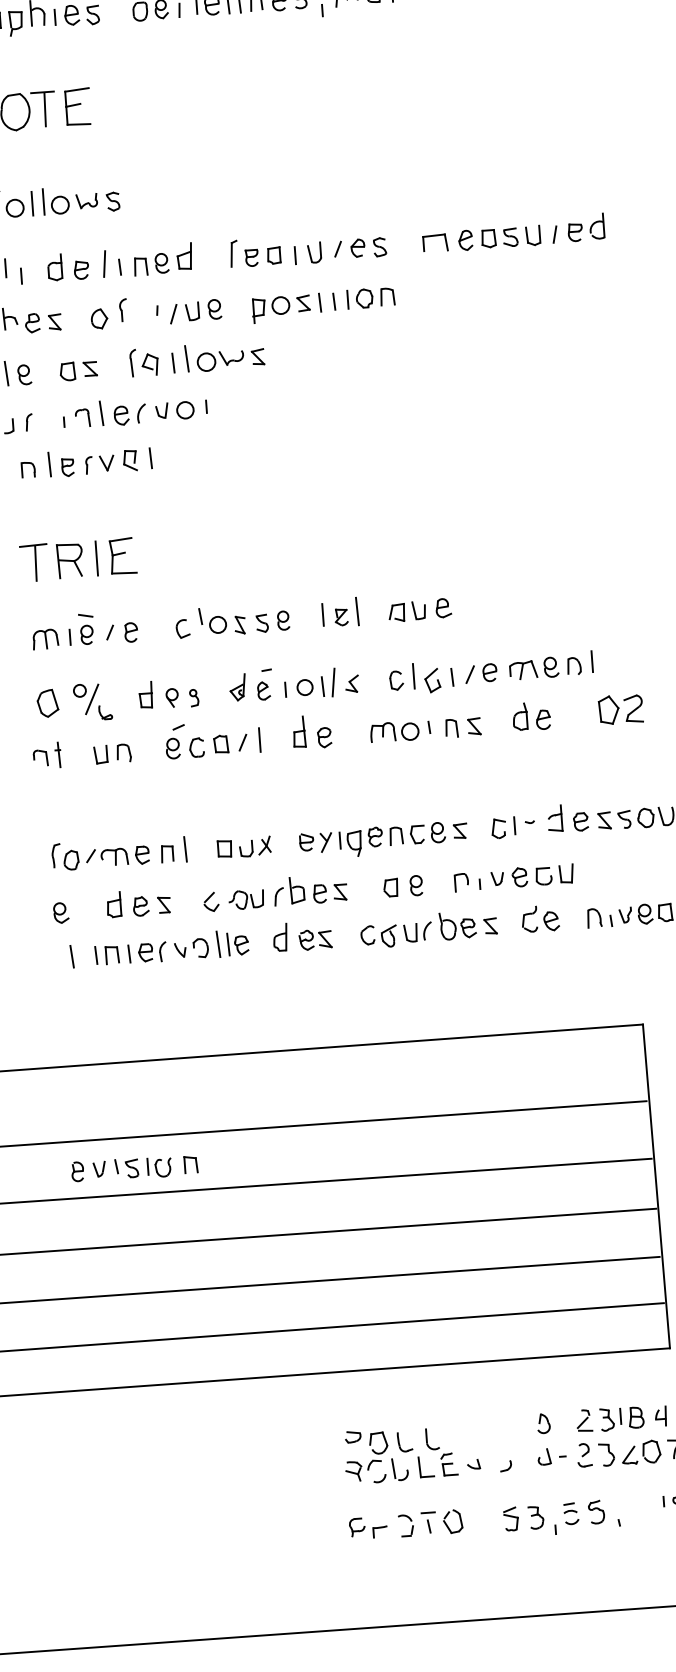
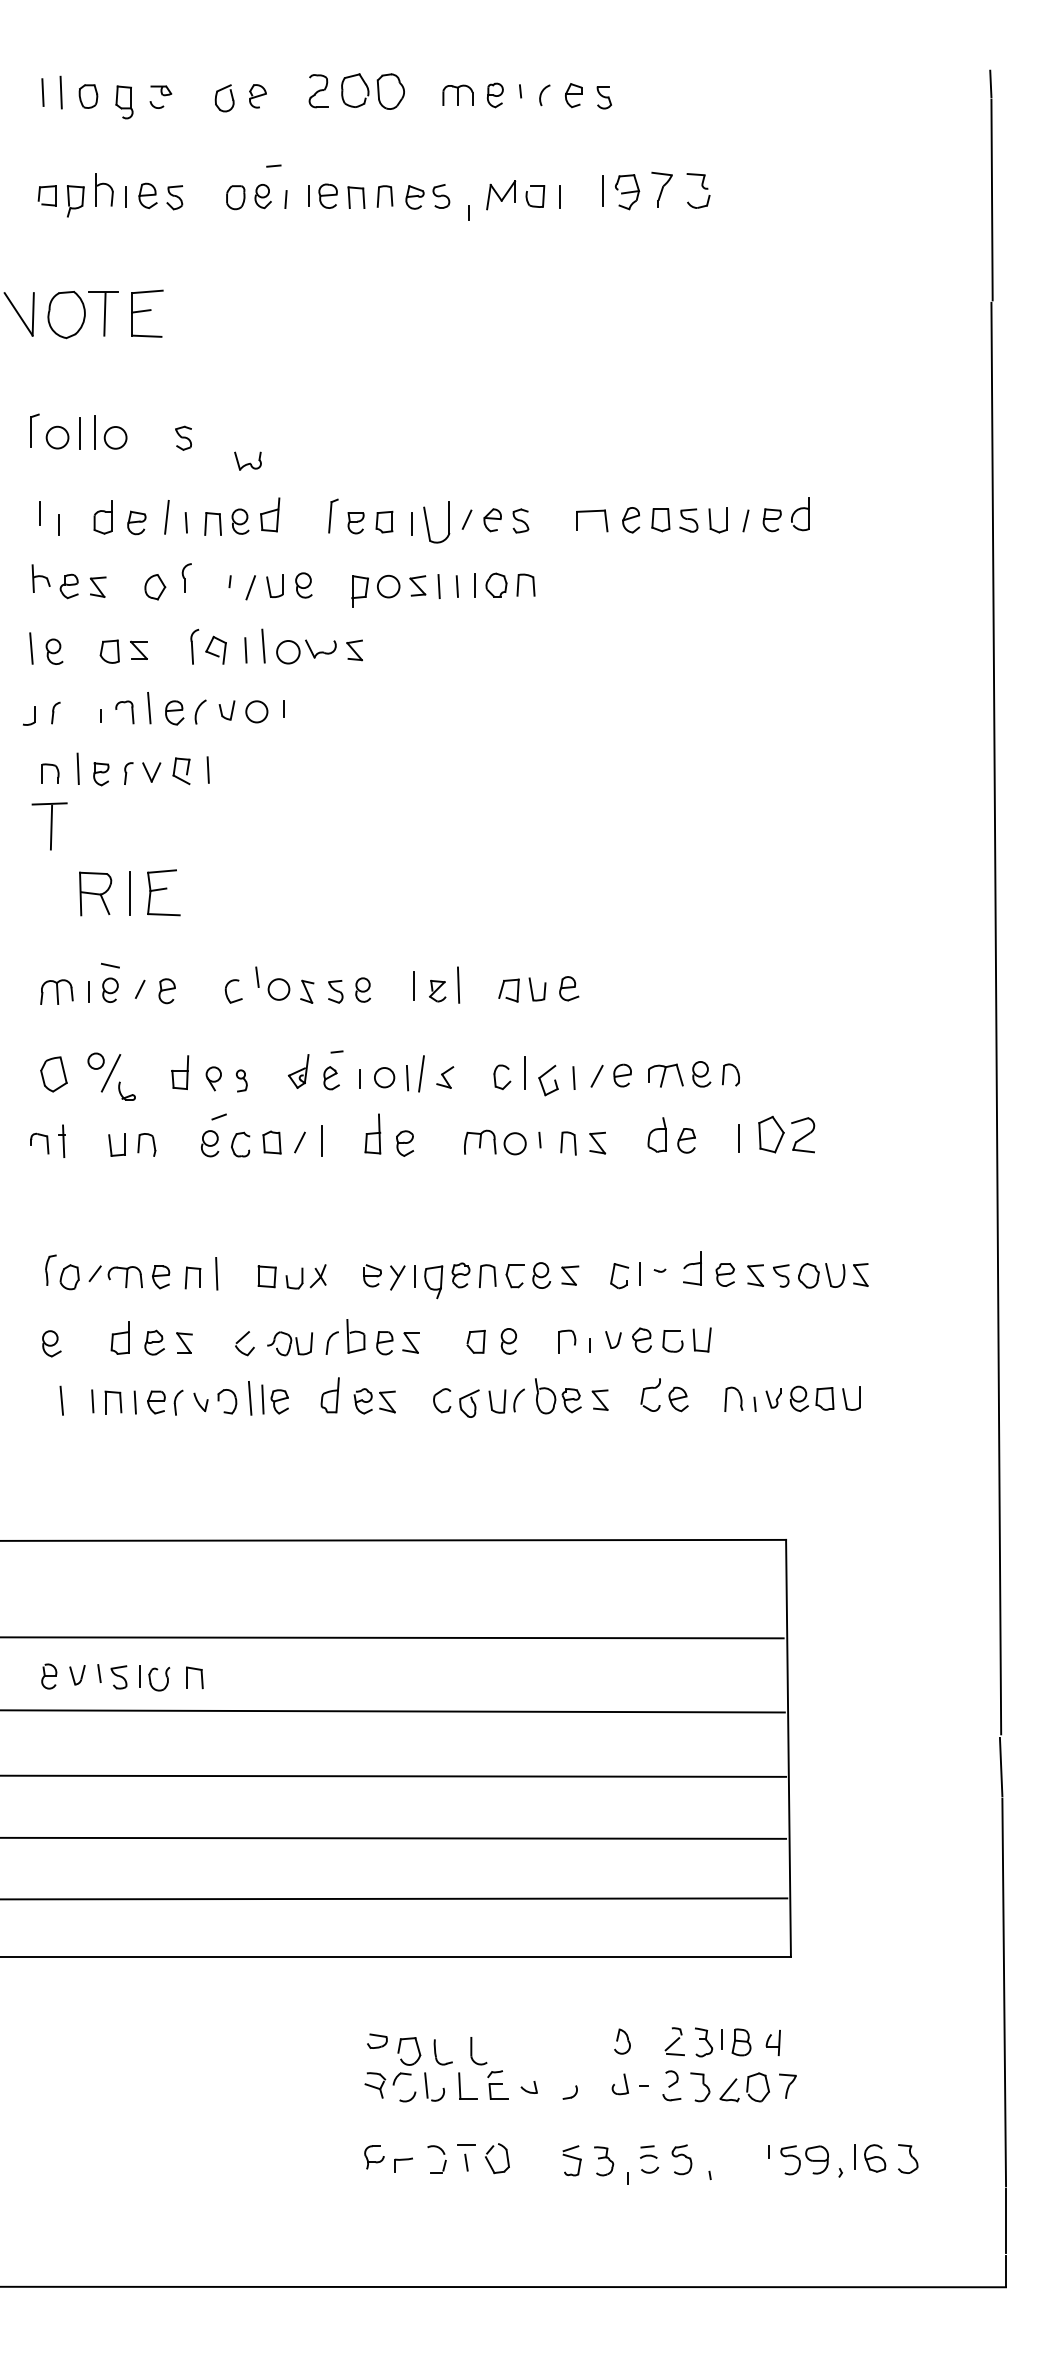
part: (86, 200) -> (247, 460), moved
part: (314, 252) -> (436, 521), size x1.6
part: (34, 563) -> (49, 826), moved
line: (591, 661) -> (738, 1138), moved

